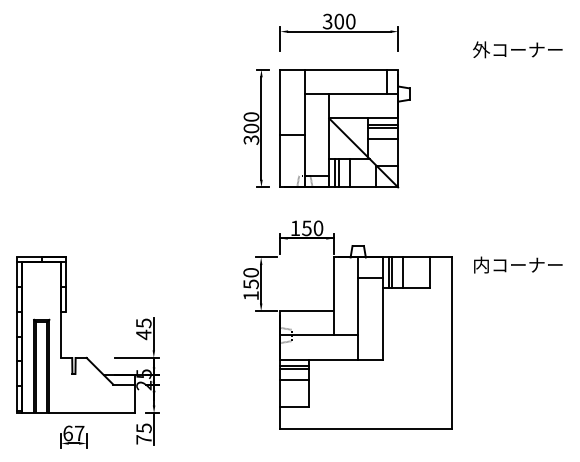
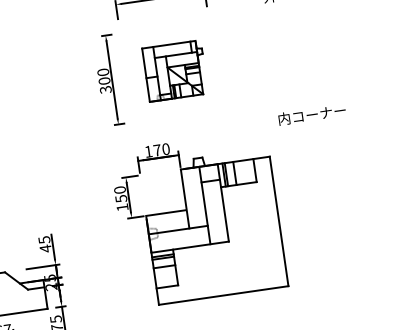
part: (344, 128) -> (174, 70), size x0.6
text: (306, 228) -> (157, 150), 150 -> 170
text: (518, 264) -> (312, 114), moved

